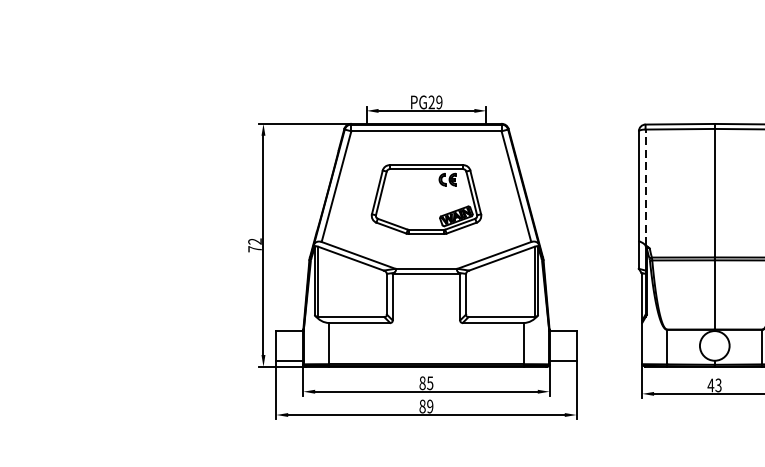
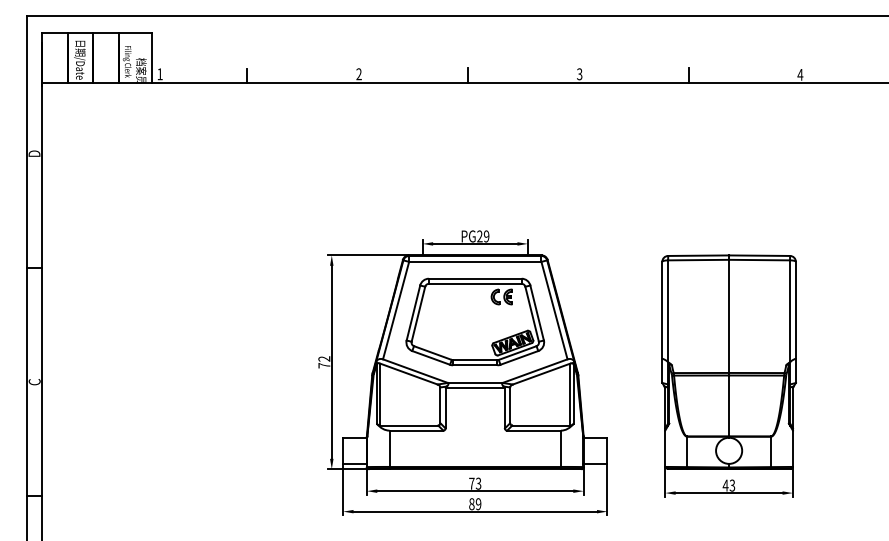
line: (645, 187) -> (668, 311), dashed -> solid
part: (426, 199) -> (475, 321), size x1.43
text: (426, 383) -> (475, 483), 85 -> 73

